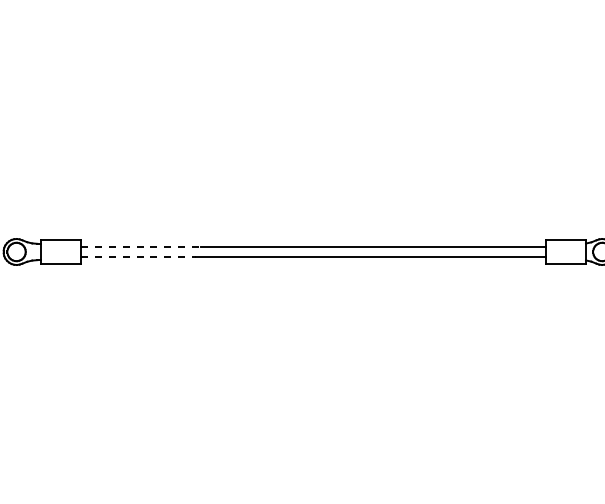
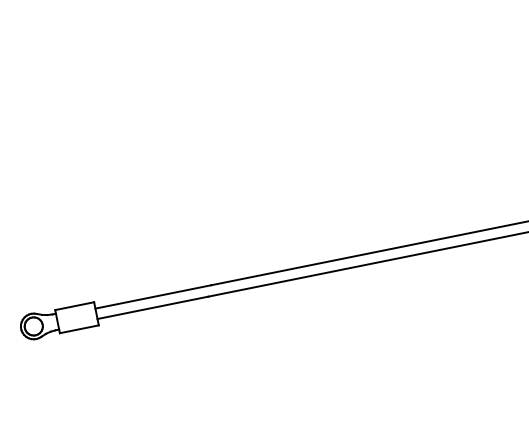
line: (141, 246) -> (153, 296), dashed -> solid
line: (138, 257) -> (153, 307), dashed -> solid

